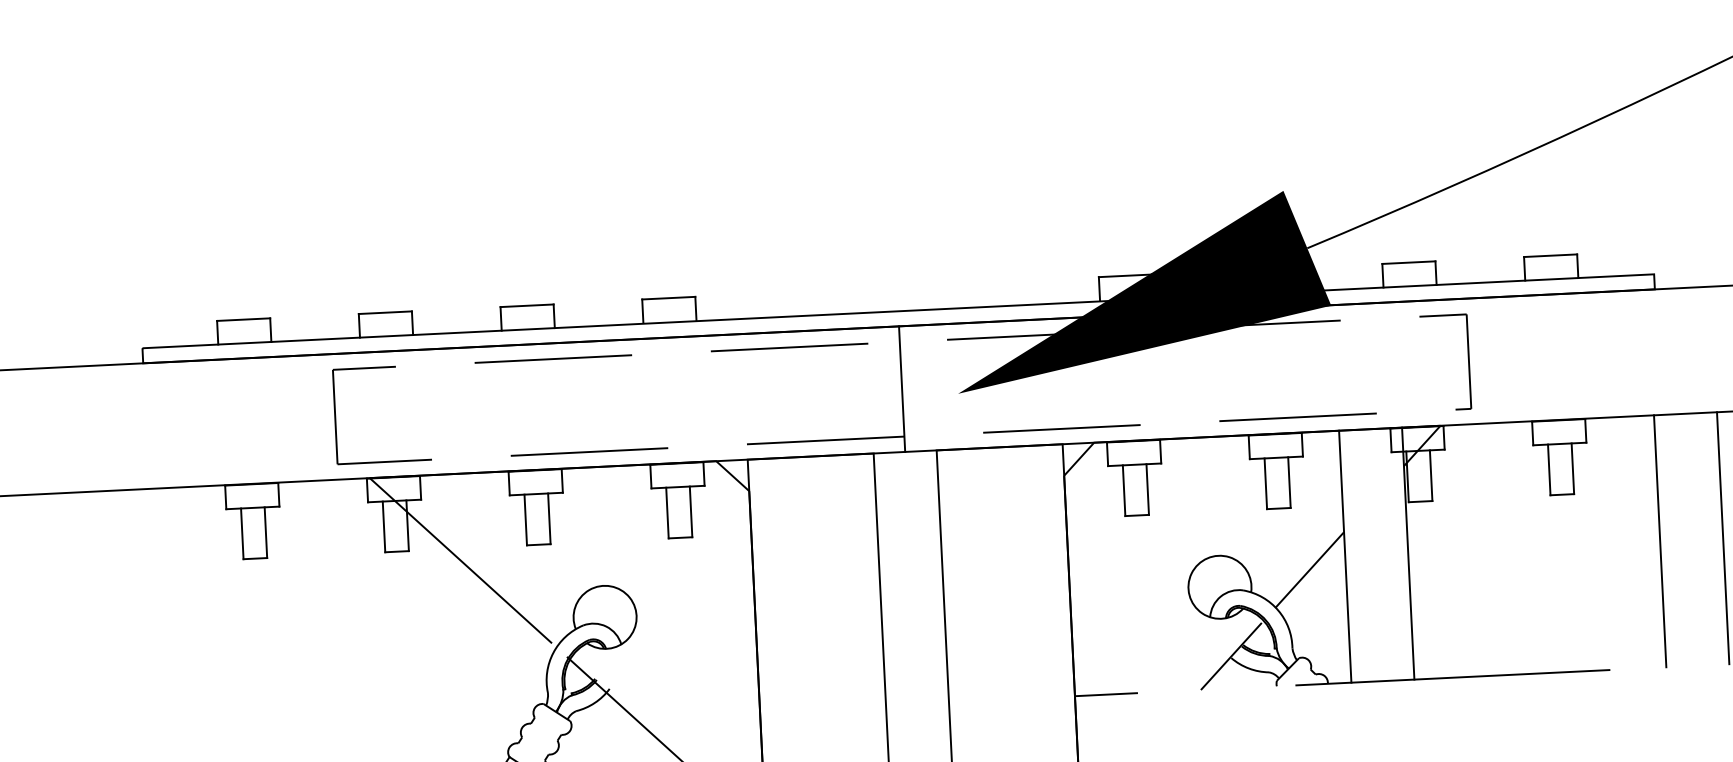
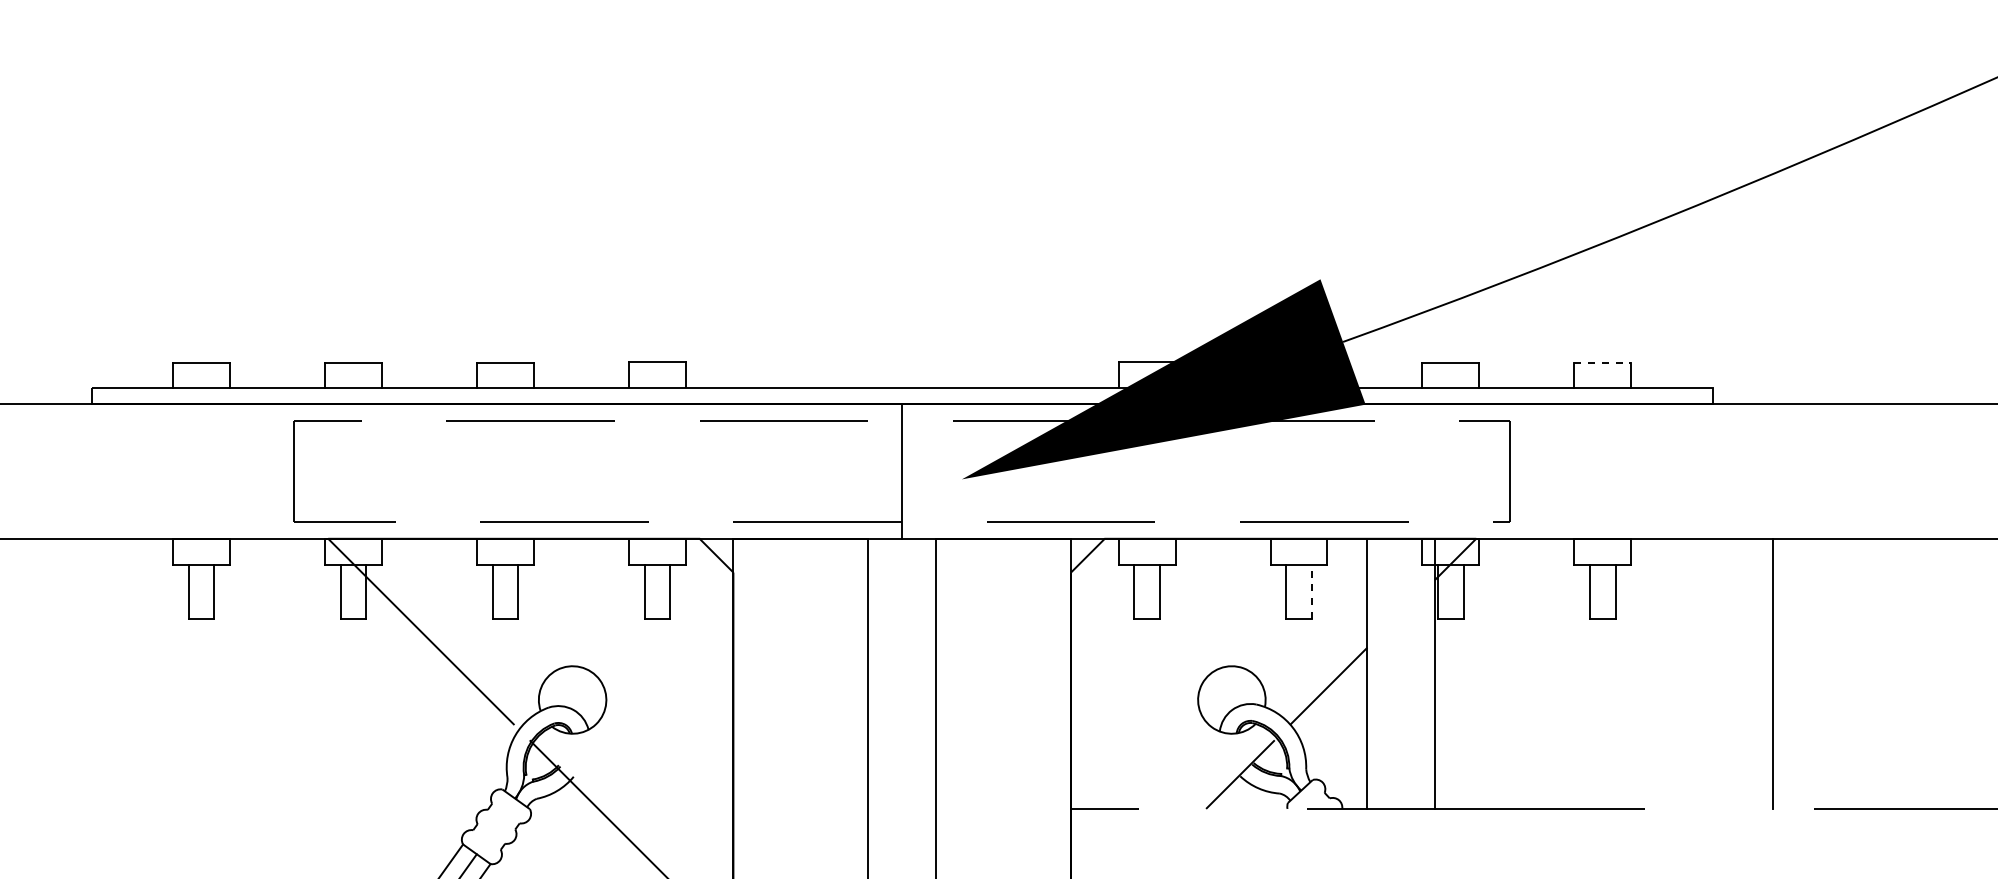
line: (1551, 255) -> (1603, 362), solid -> dashed
line: (1289, 482) -> (1311, 591), solid -> dashed
line: (1660, 540) -> (1705, 673), removed

